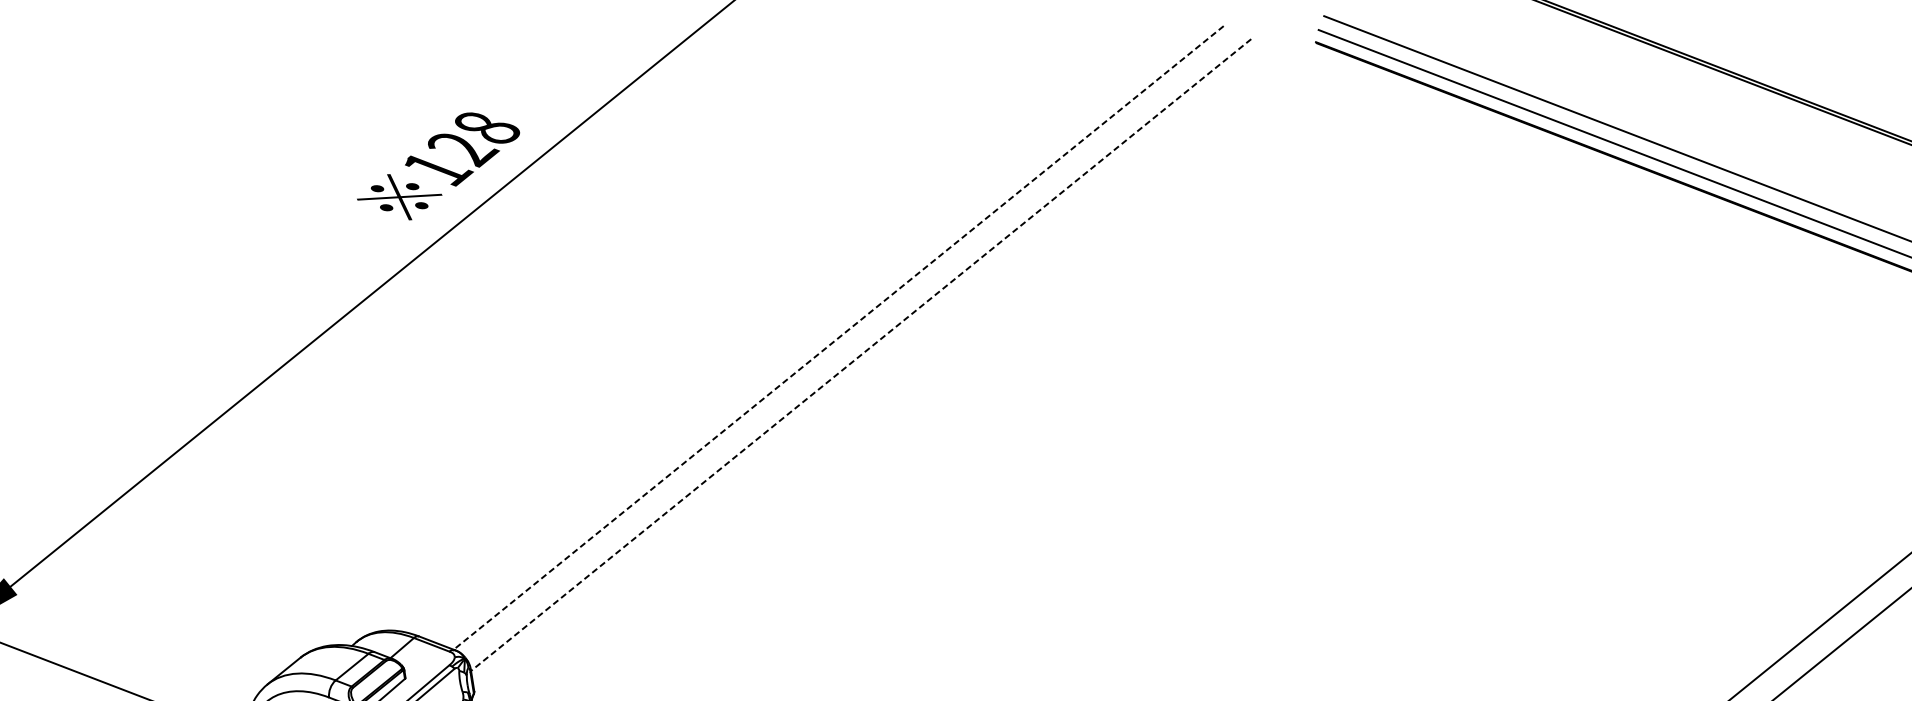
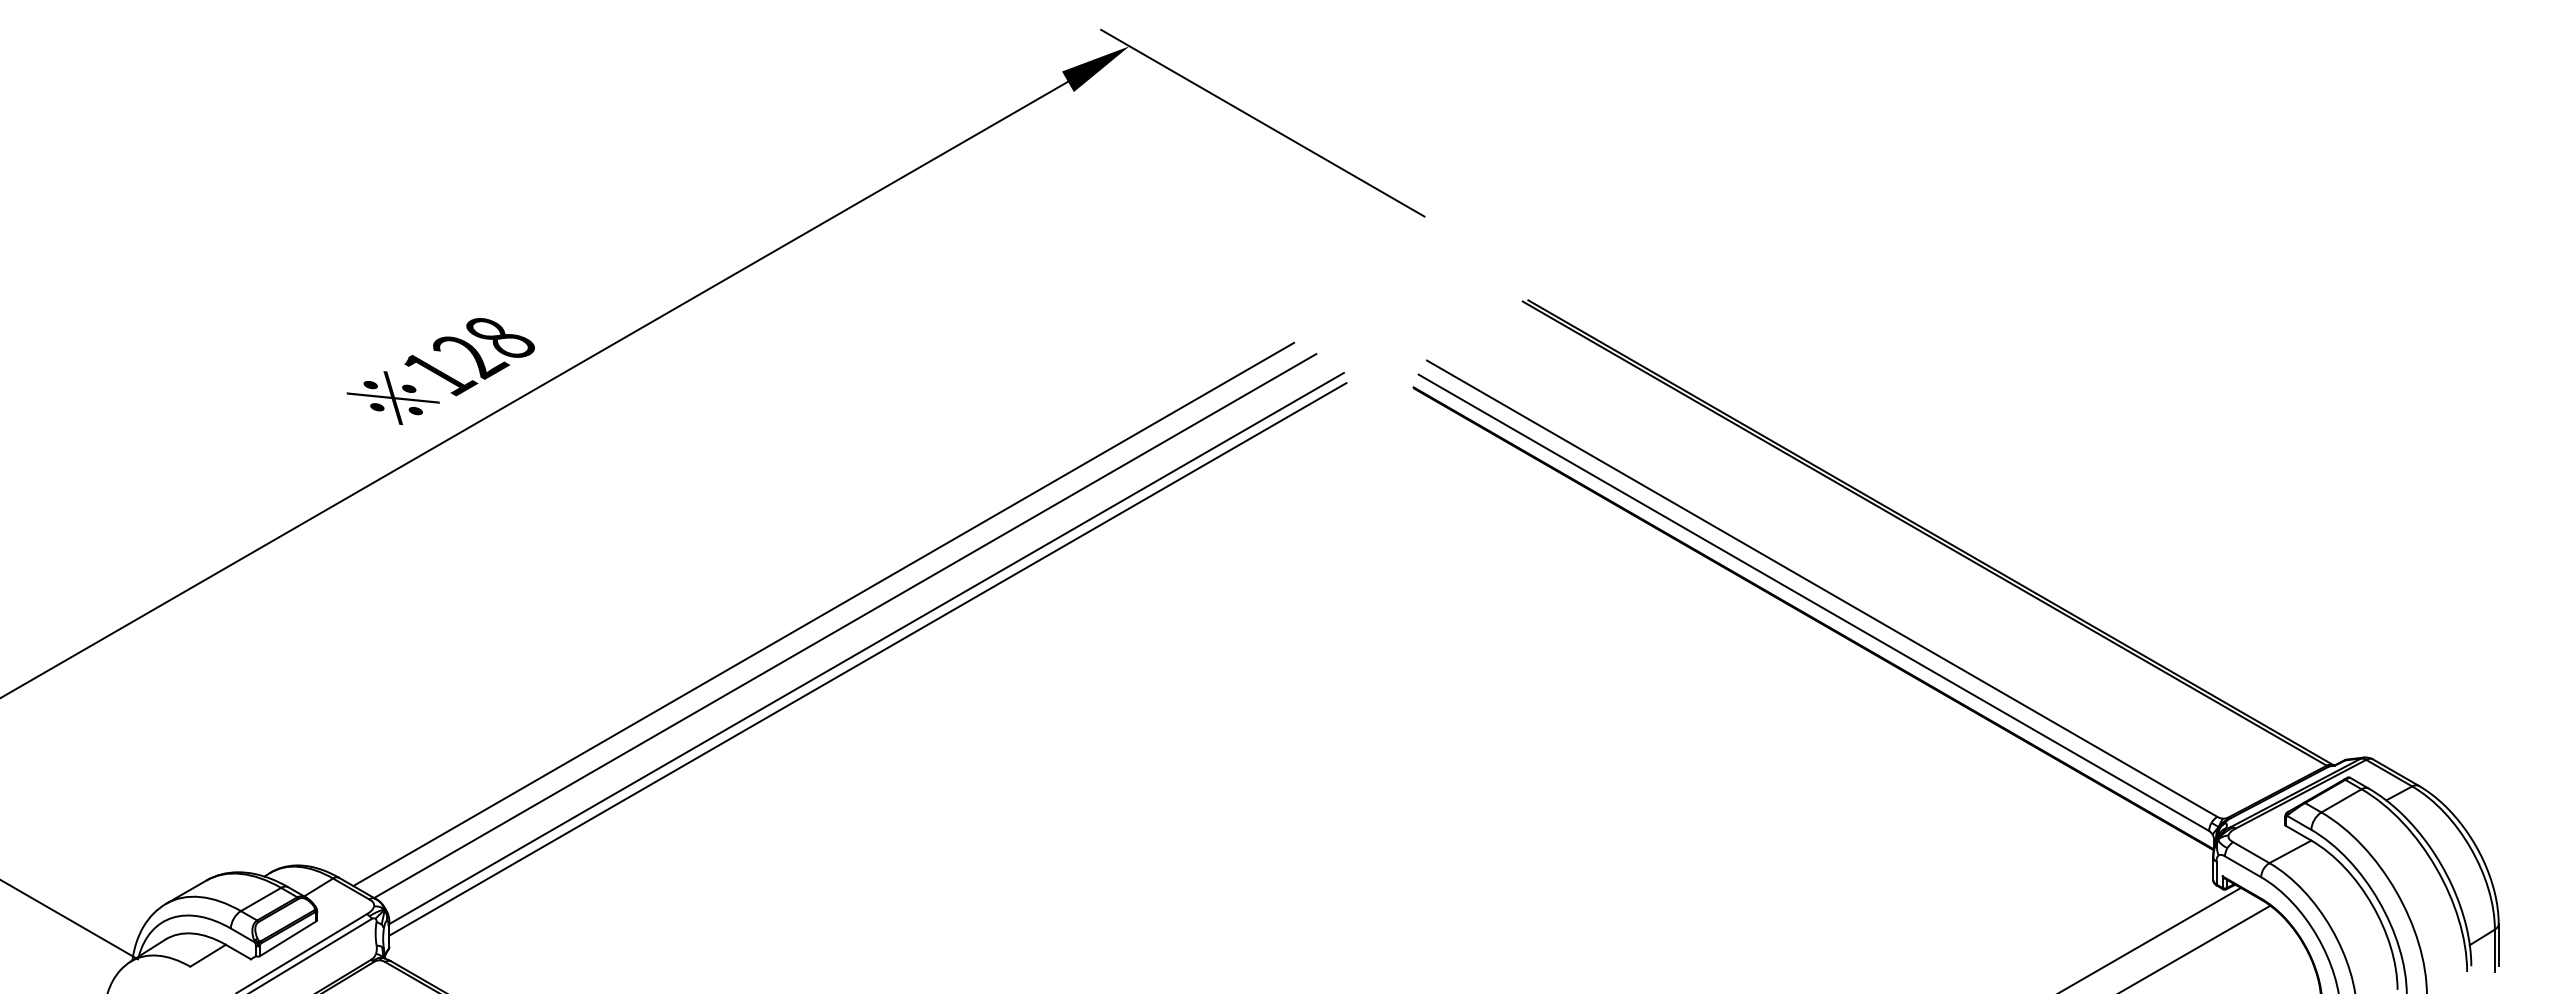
line: (817, 330) -> (823, 614), added
line: (838, 338) -> (845, 626), dashed -> solid
line: (861, 355) -> (866, 648), dashed -> solid
line: (863, 364) -> (867, 659), added

